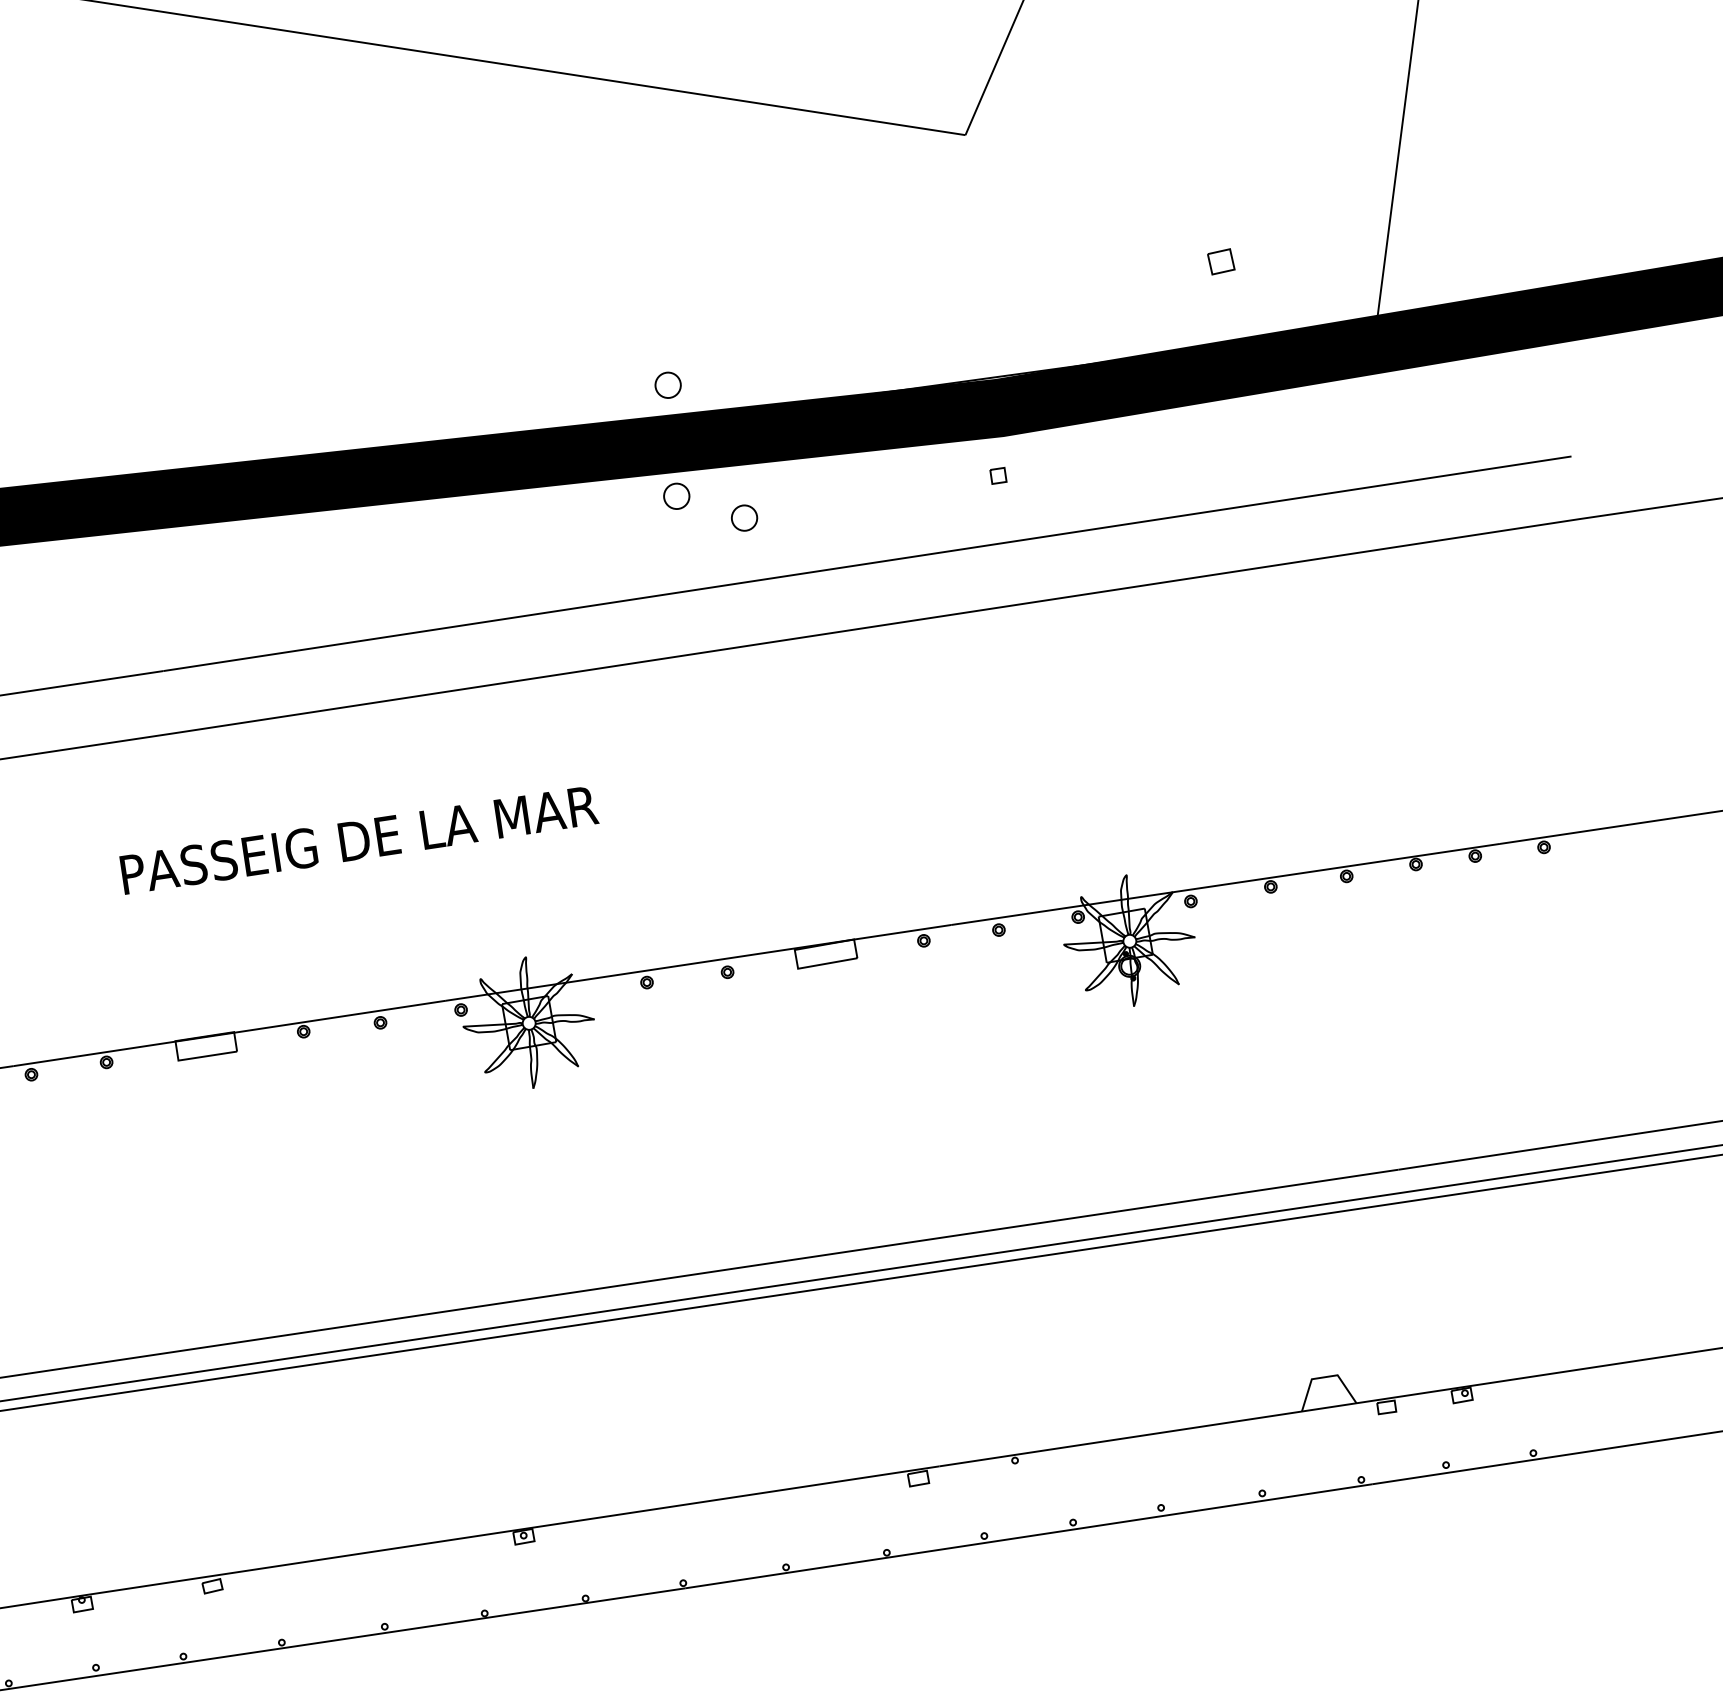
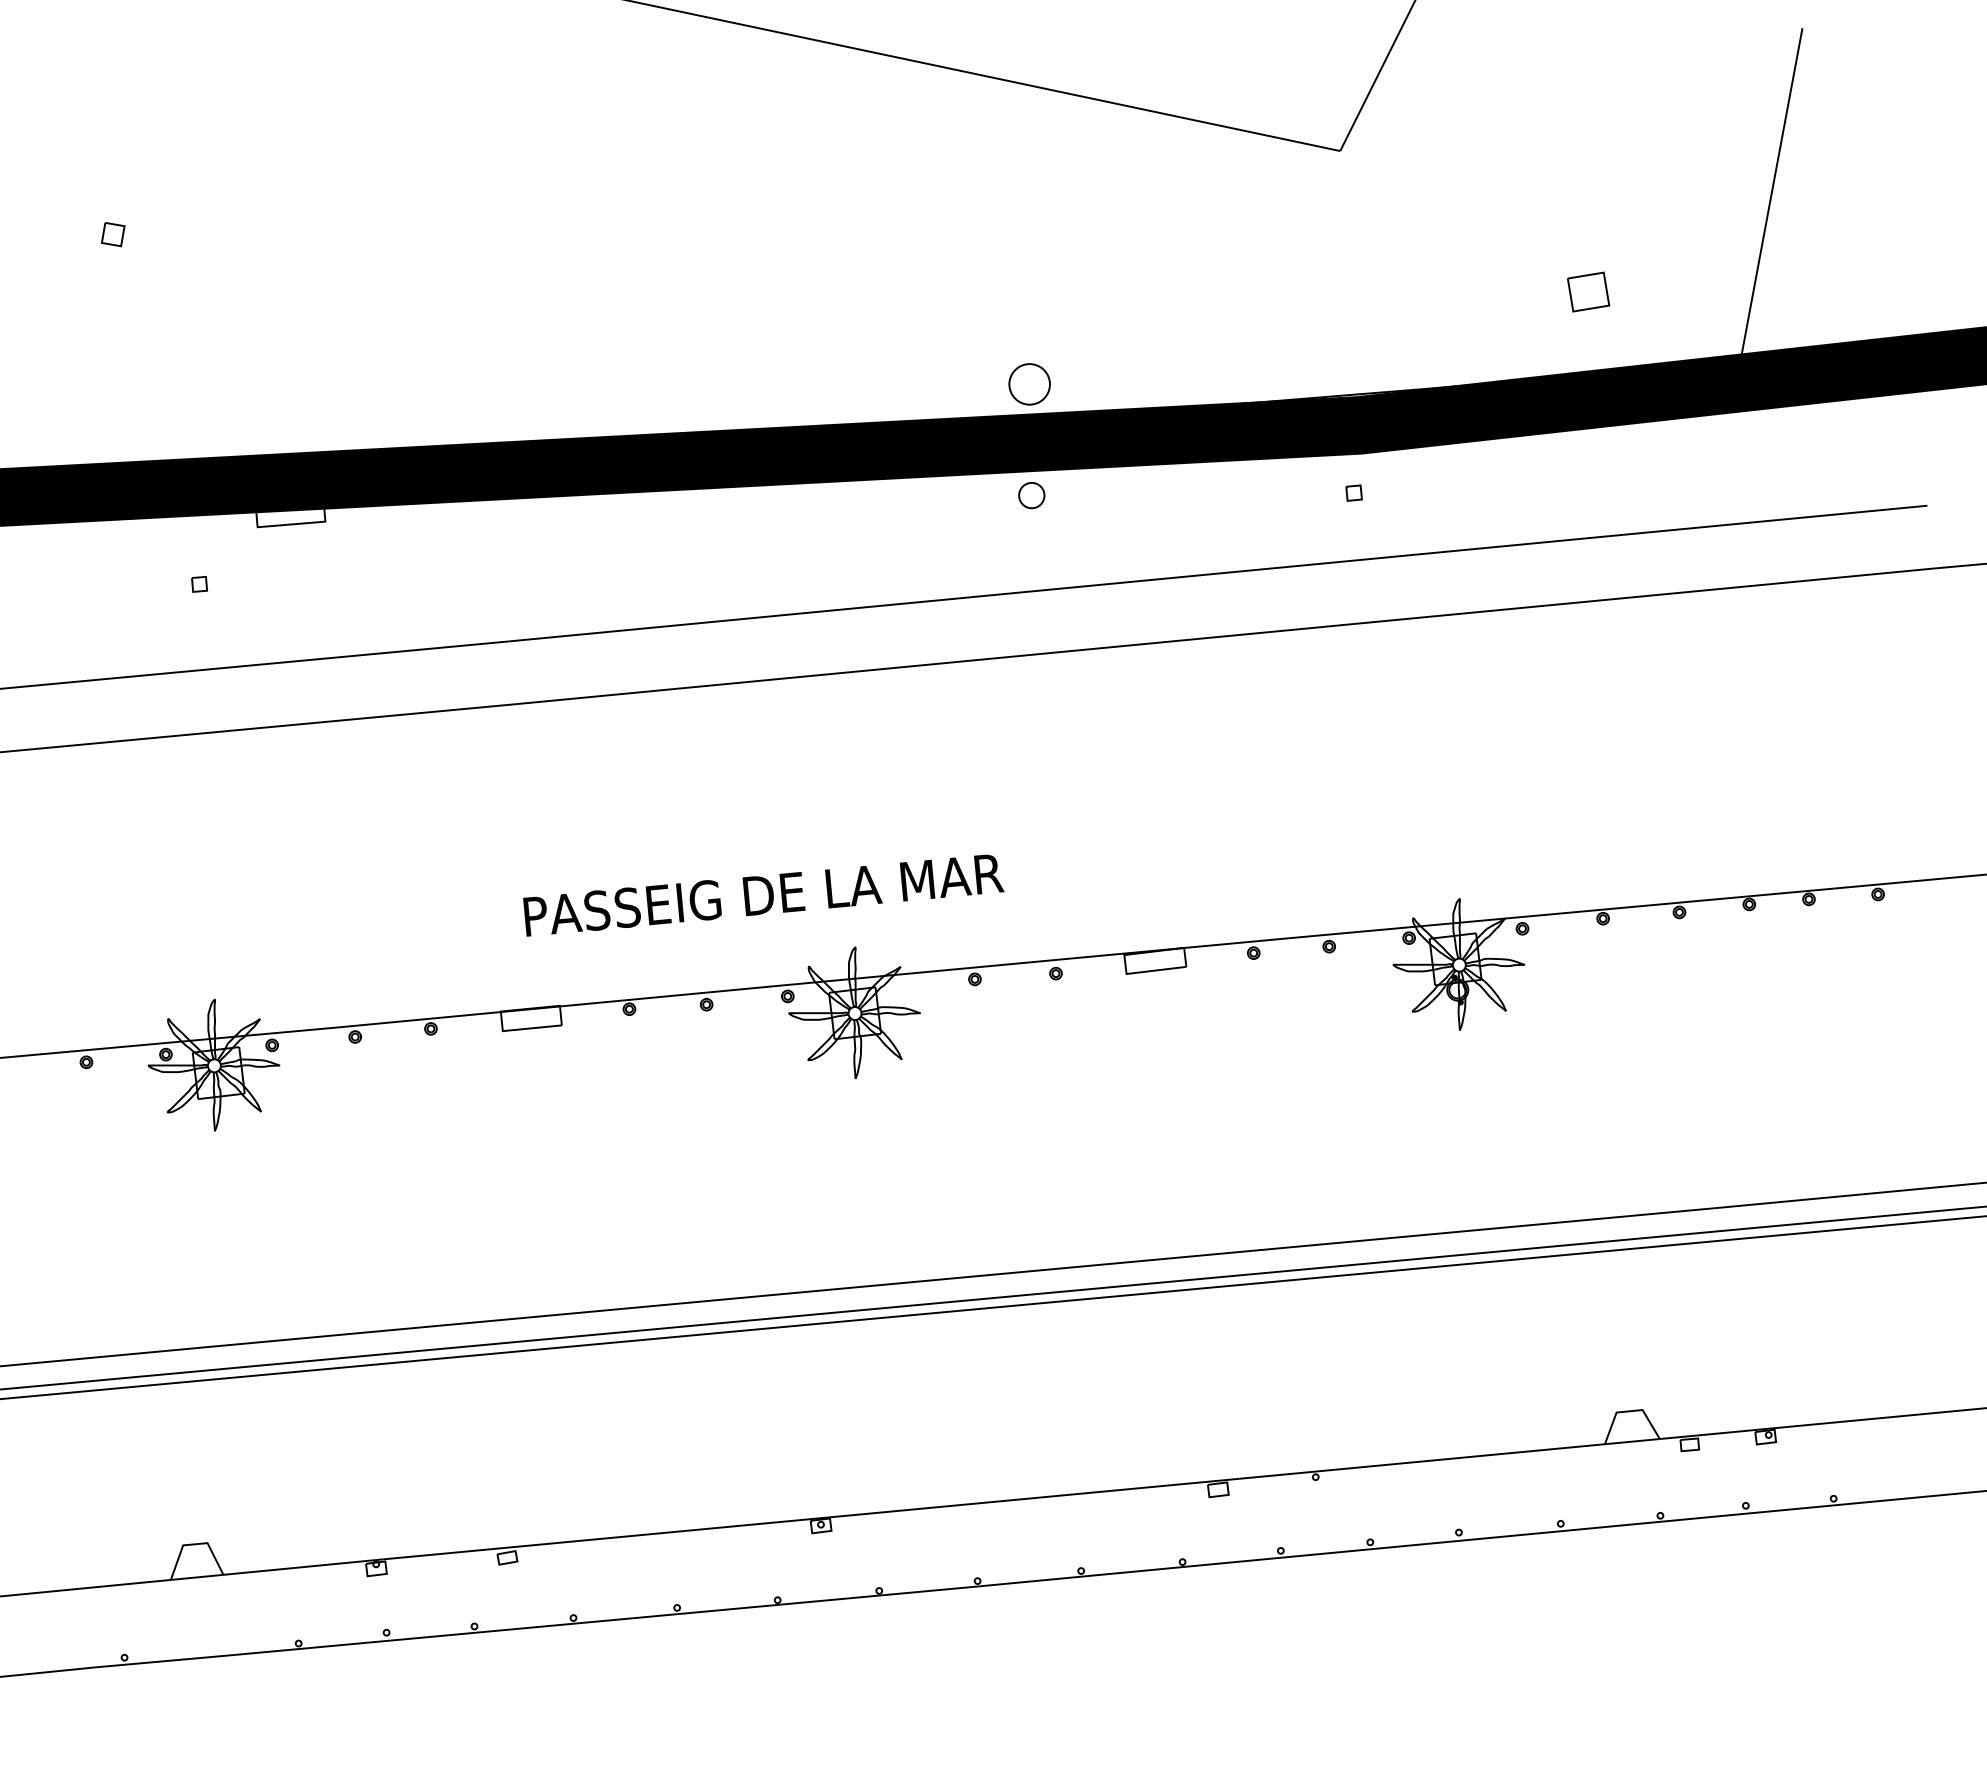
part: (1221, 261) -> (1588, 291), size x1.6
circle: (667, 384) -> (1028, 383), size x1.6
circle: (743, 517) -> (1097, 520), removed
text: (359, 840) -> (763, 895), moved

